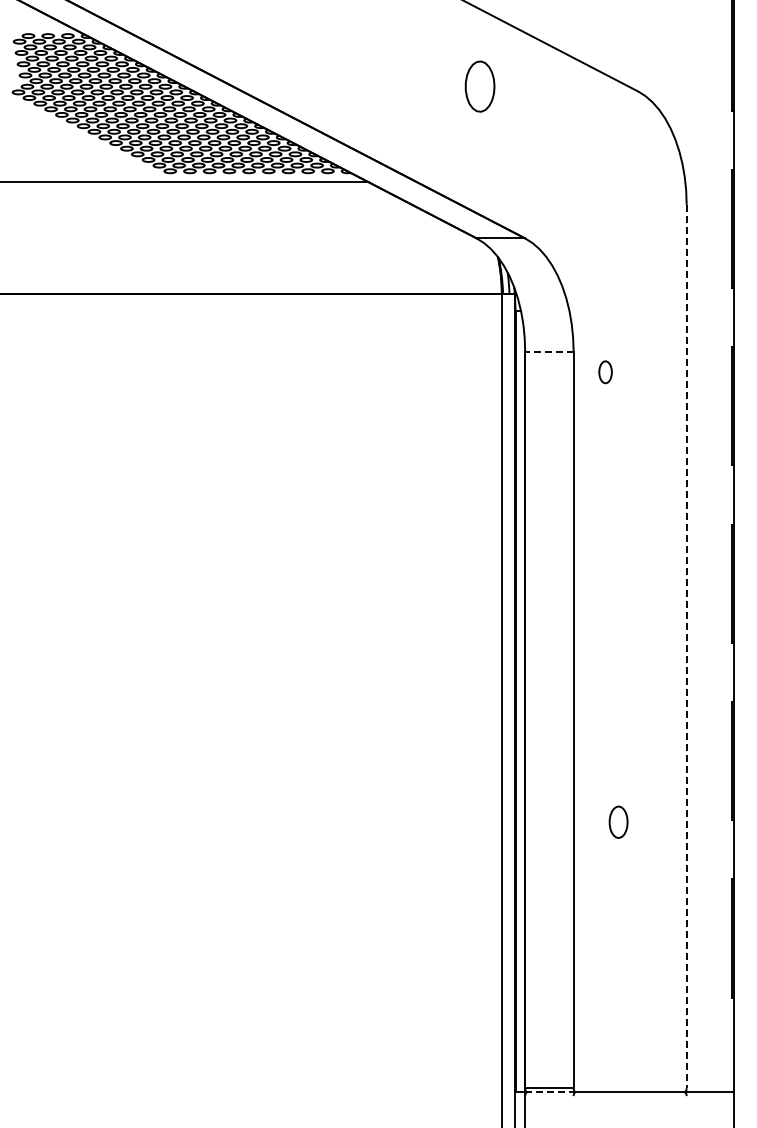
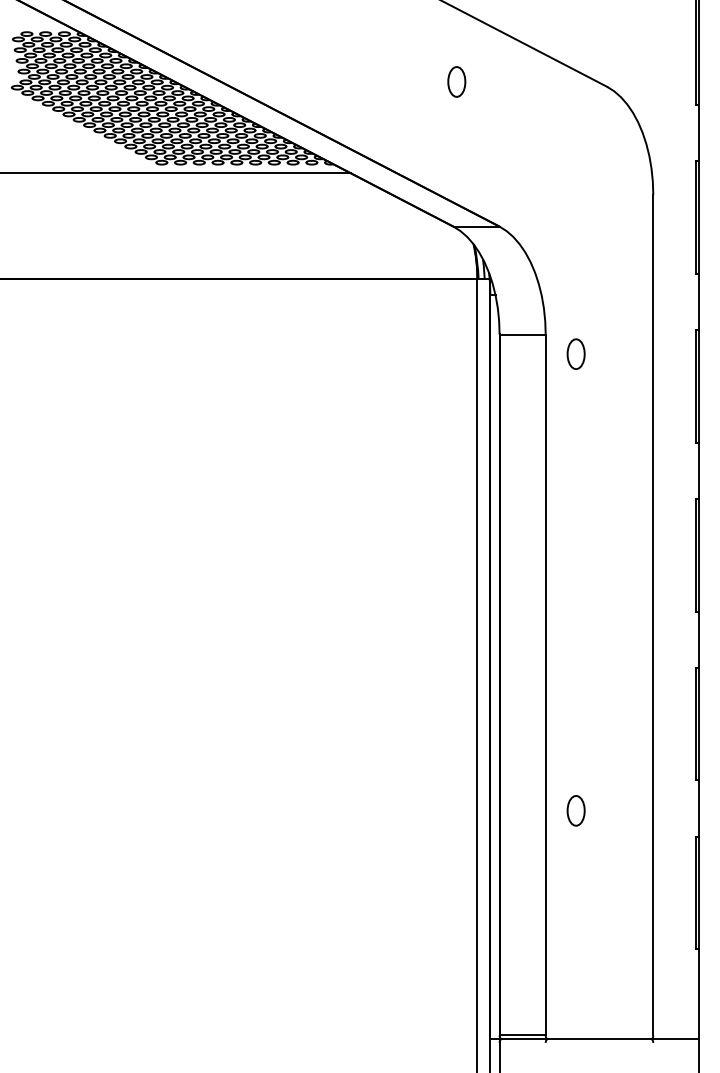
part: (480, 85) -> (457, 81), size x0.62
line: (548, 351) -> (521, 334), dashed -> solid
part: (605, 371) -> (576, 353), size x1.43
line: (686, 646) -> (653, 615), dashed -> solid
part: (618, 821) -> (576, 810), moved
line: (551, 1092) -> (524, 1039), dashed -> solid

